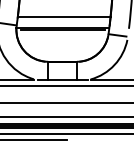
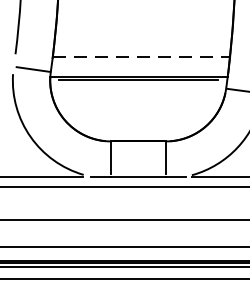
line: (64, 17) -> (142, 56), solid -> dashed

